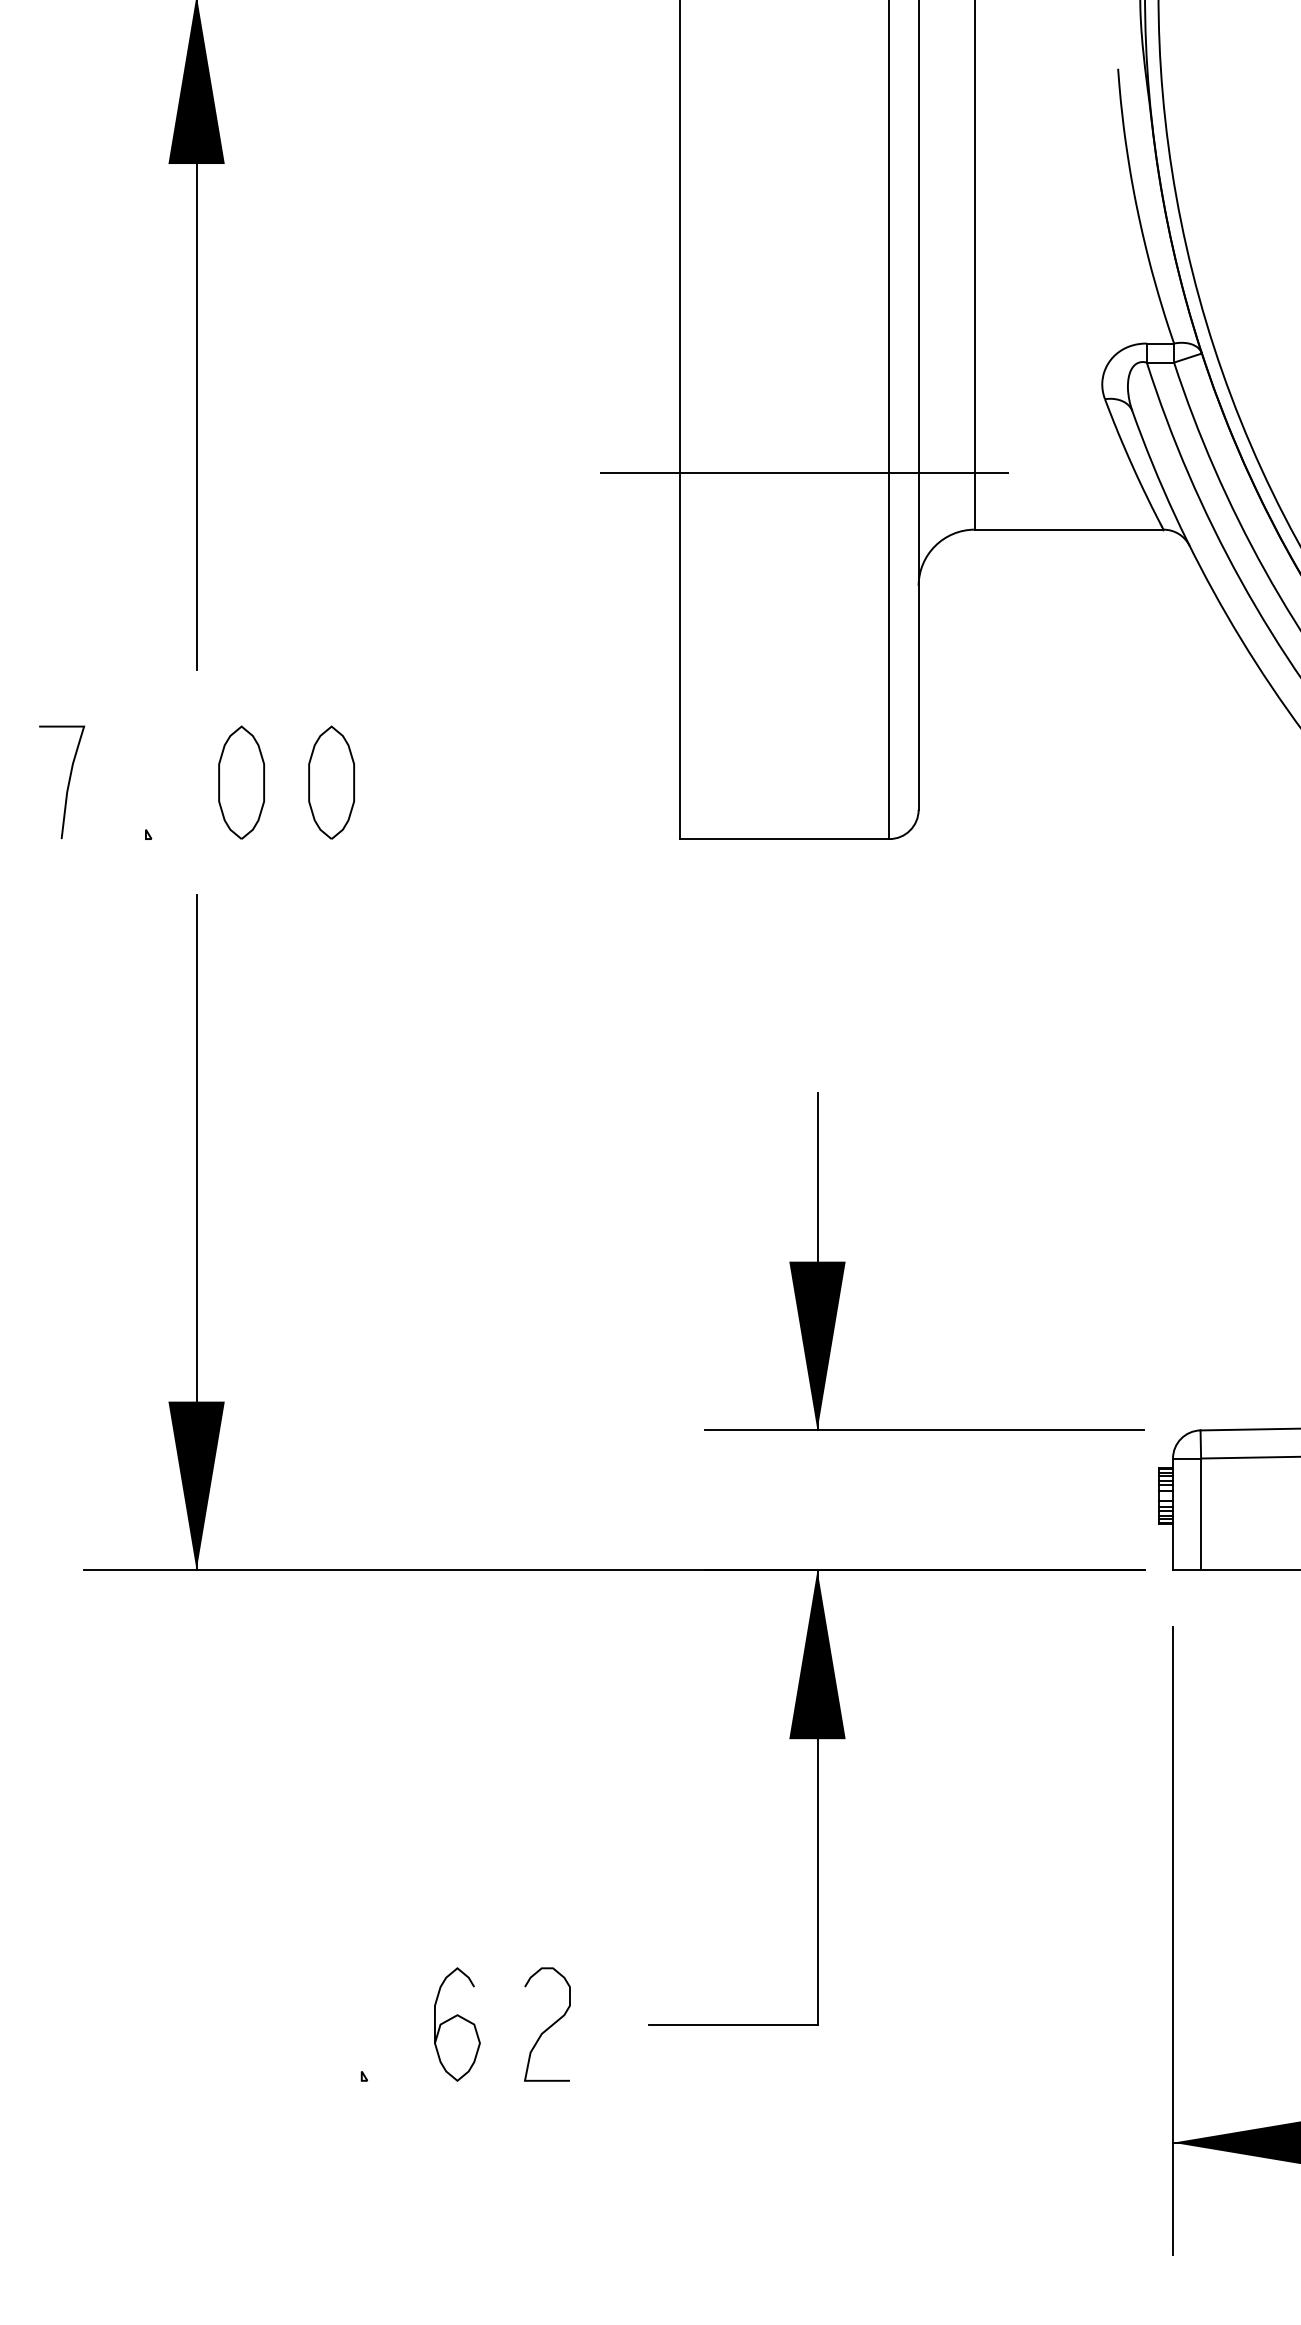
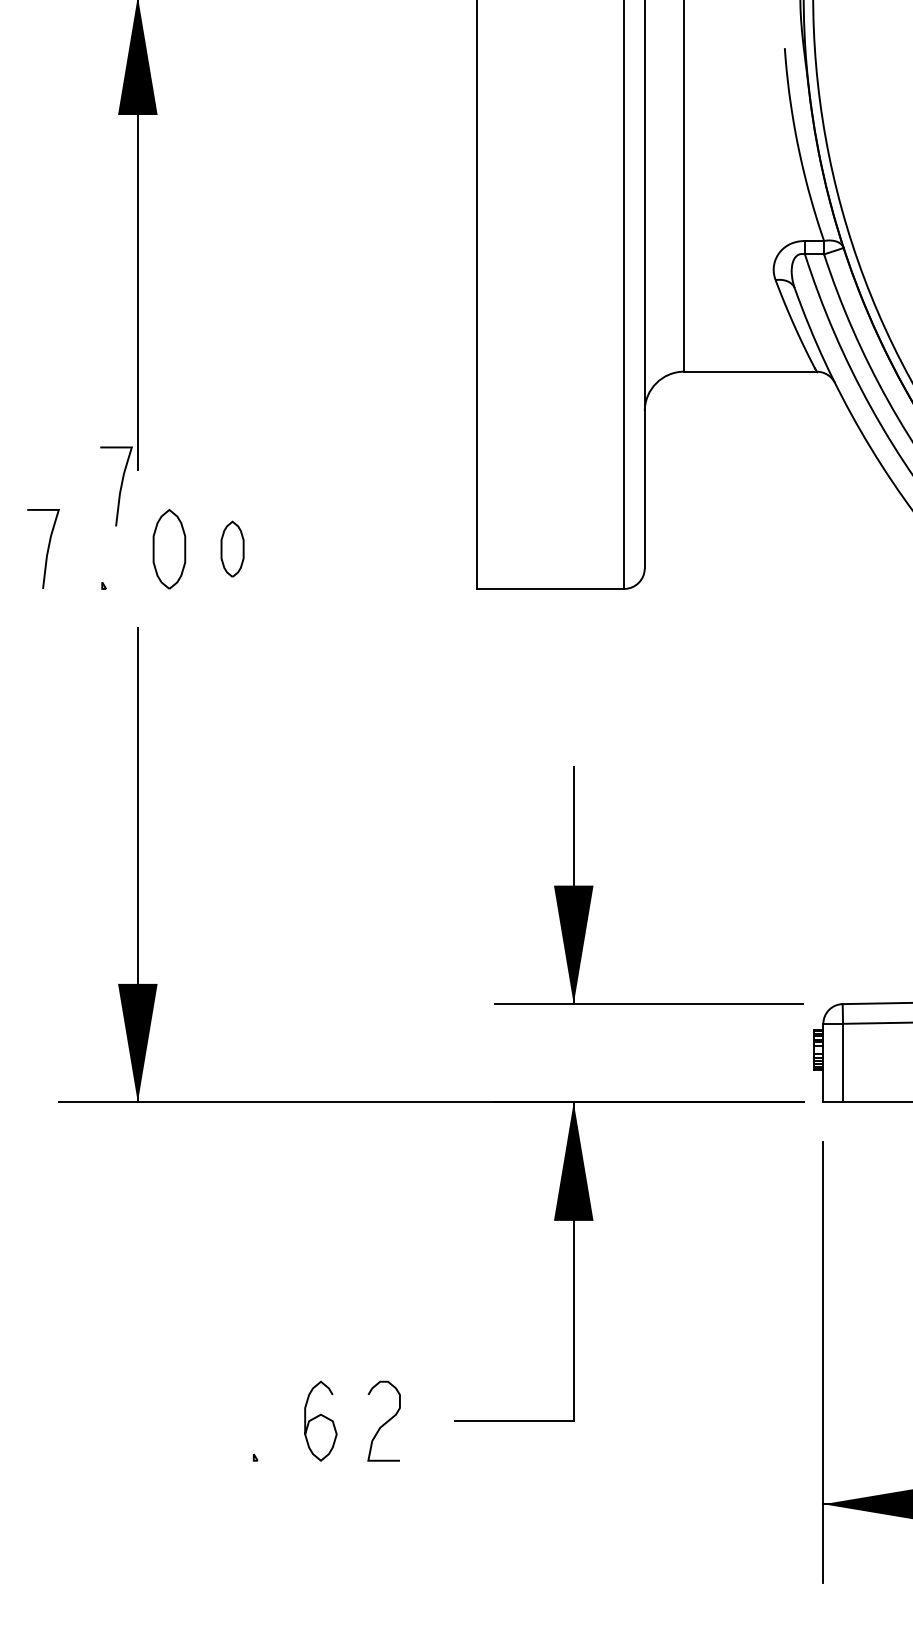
line: (799, 472) -> (561, 331), removed
curve: (171, 695) -> (120, 488), added
part: (331, 782) -> (232, 549), size x0.7

